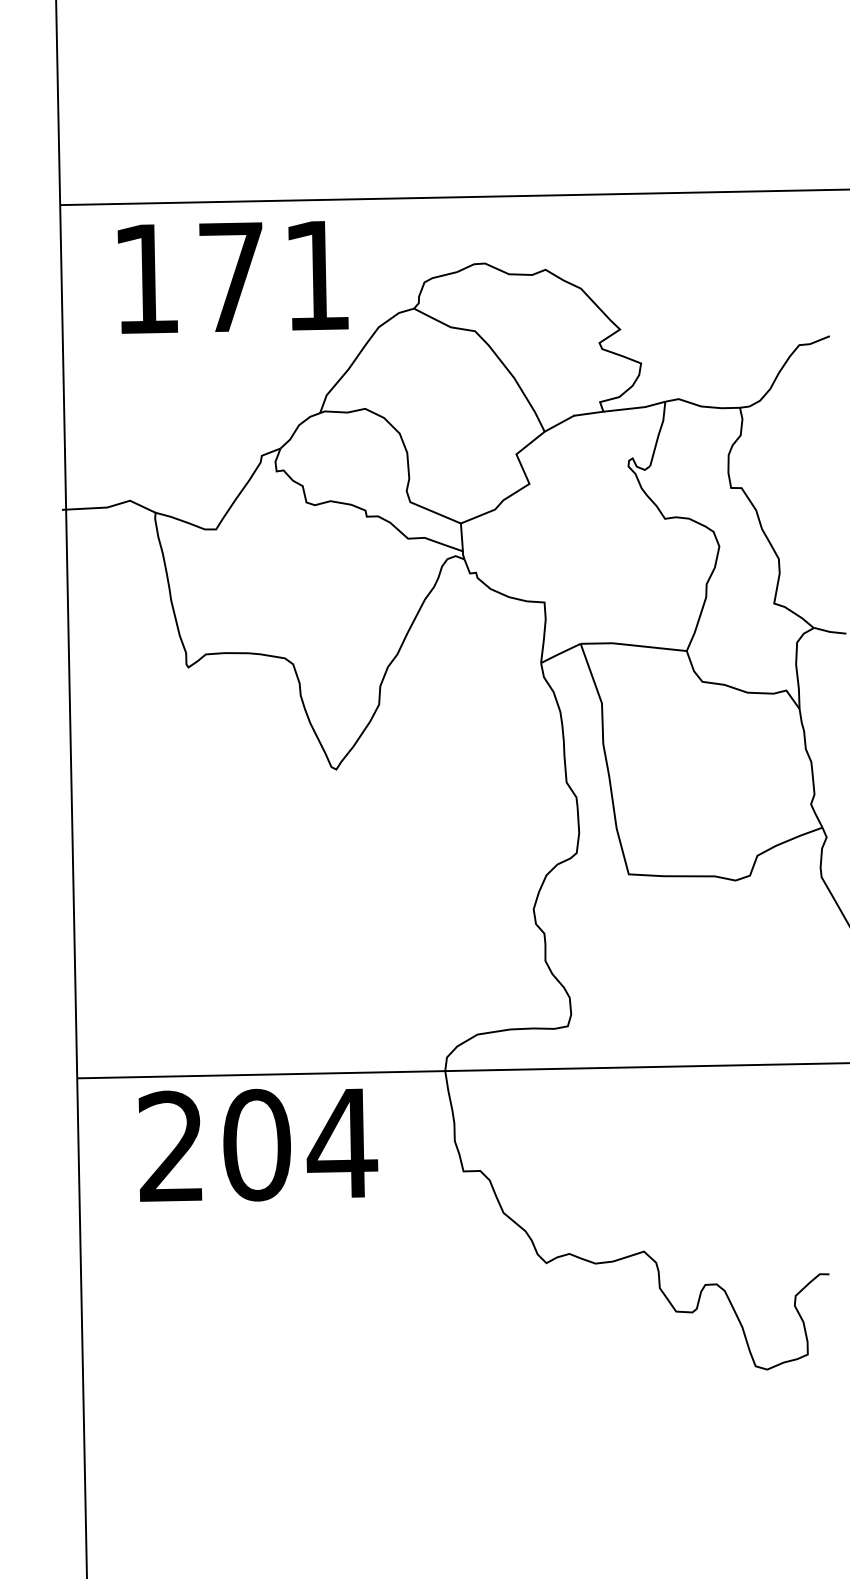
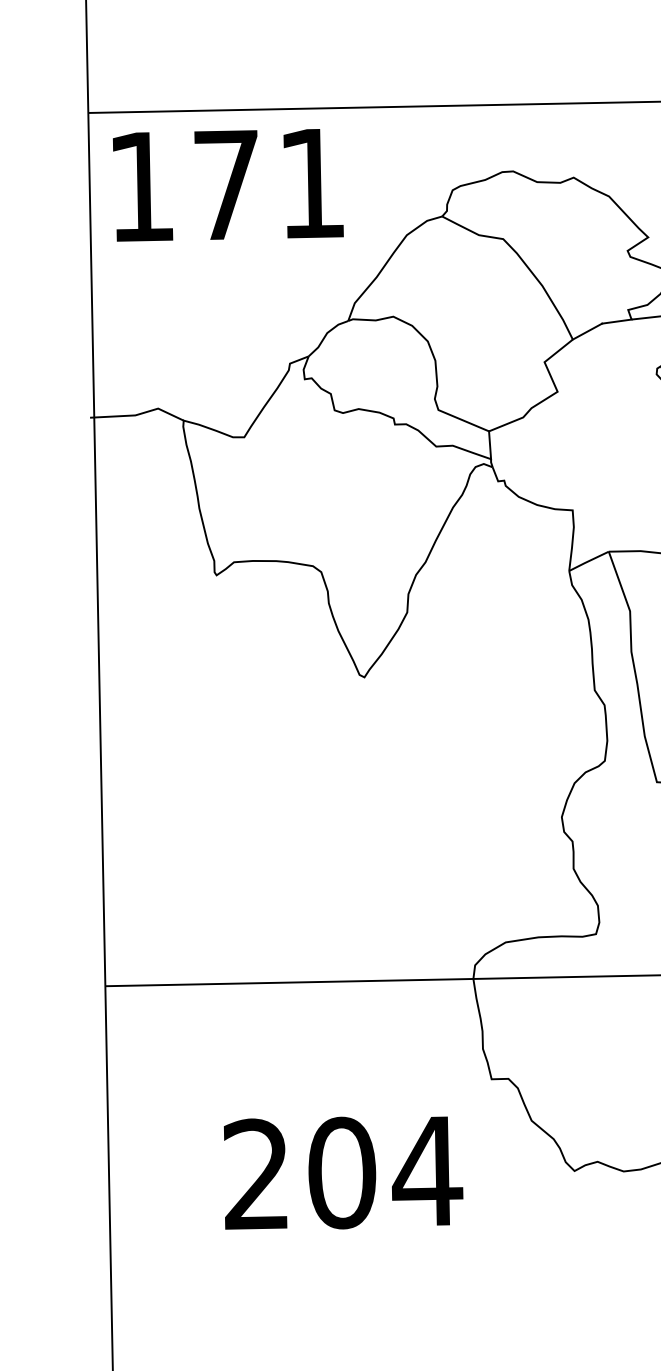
text: (232, 277) -> (227, 185), moved
text: (258, 1144) -> (343, 1172), moved

